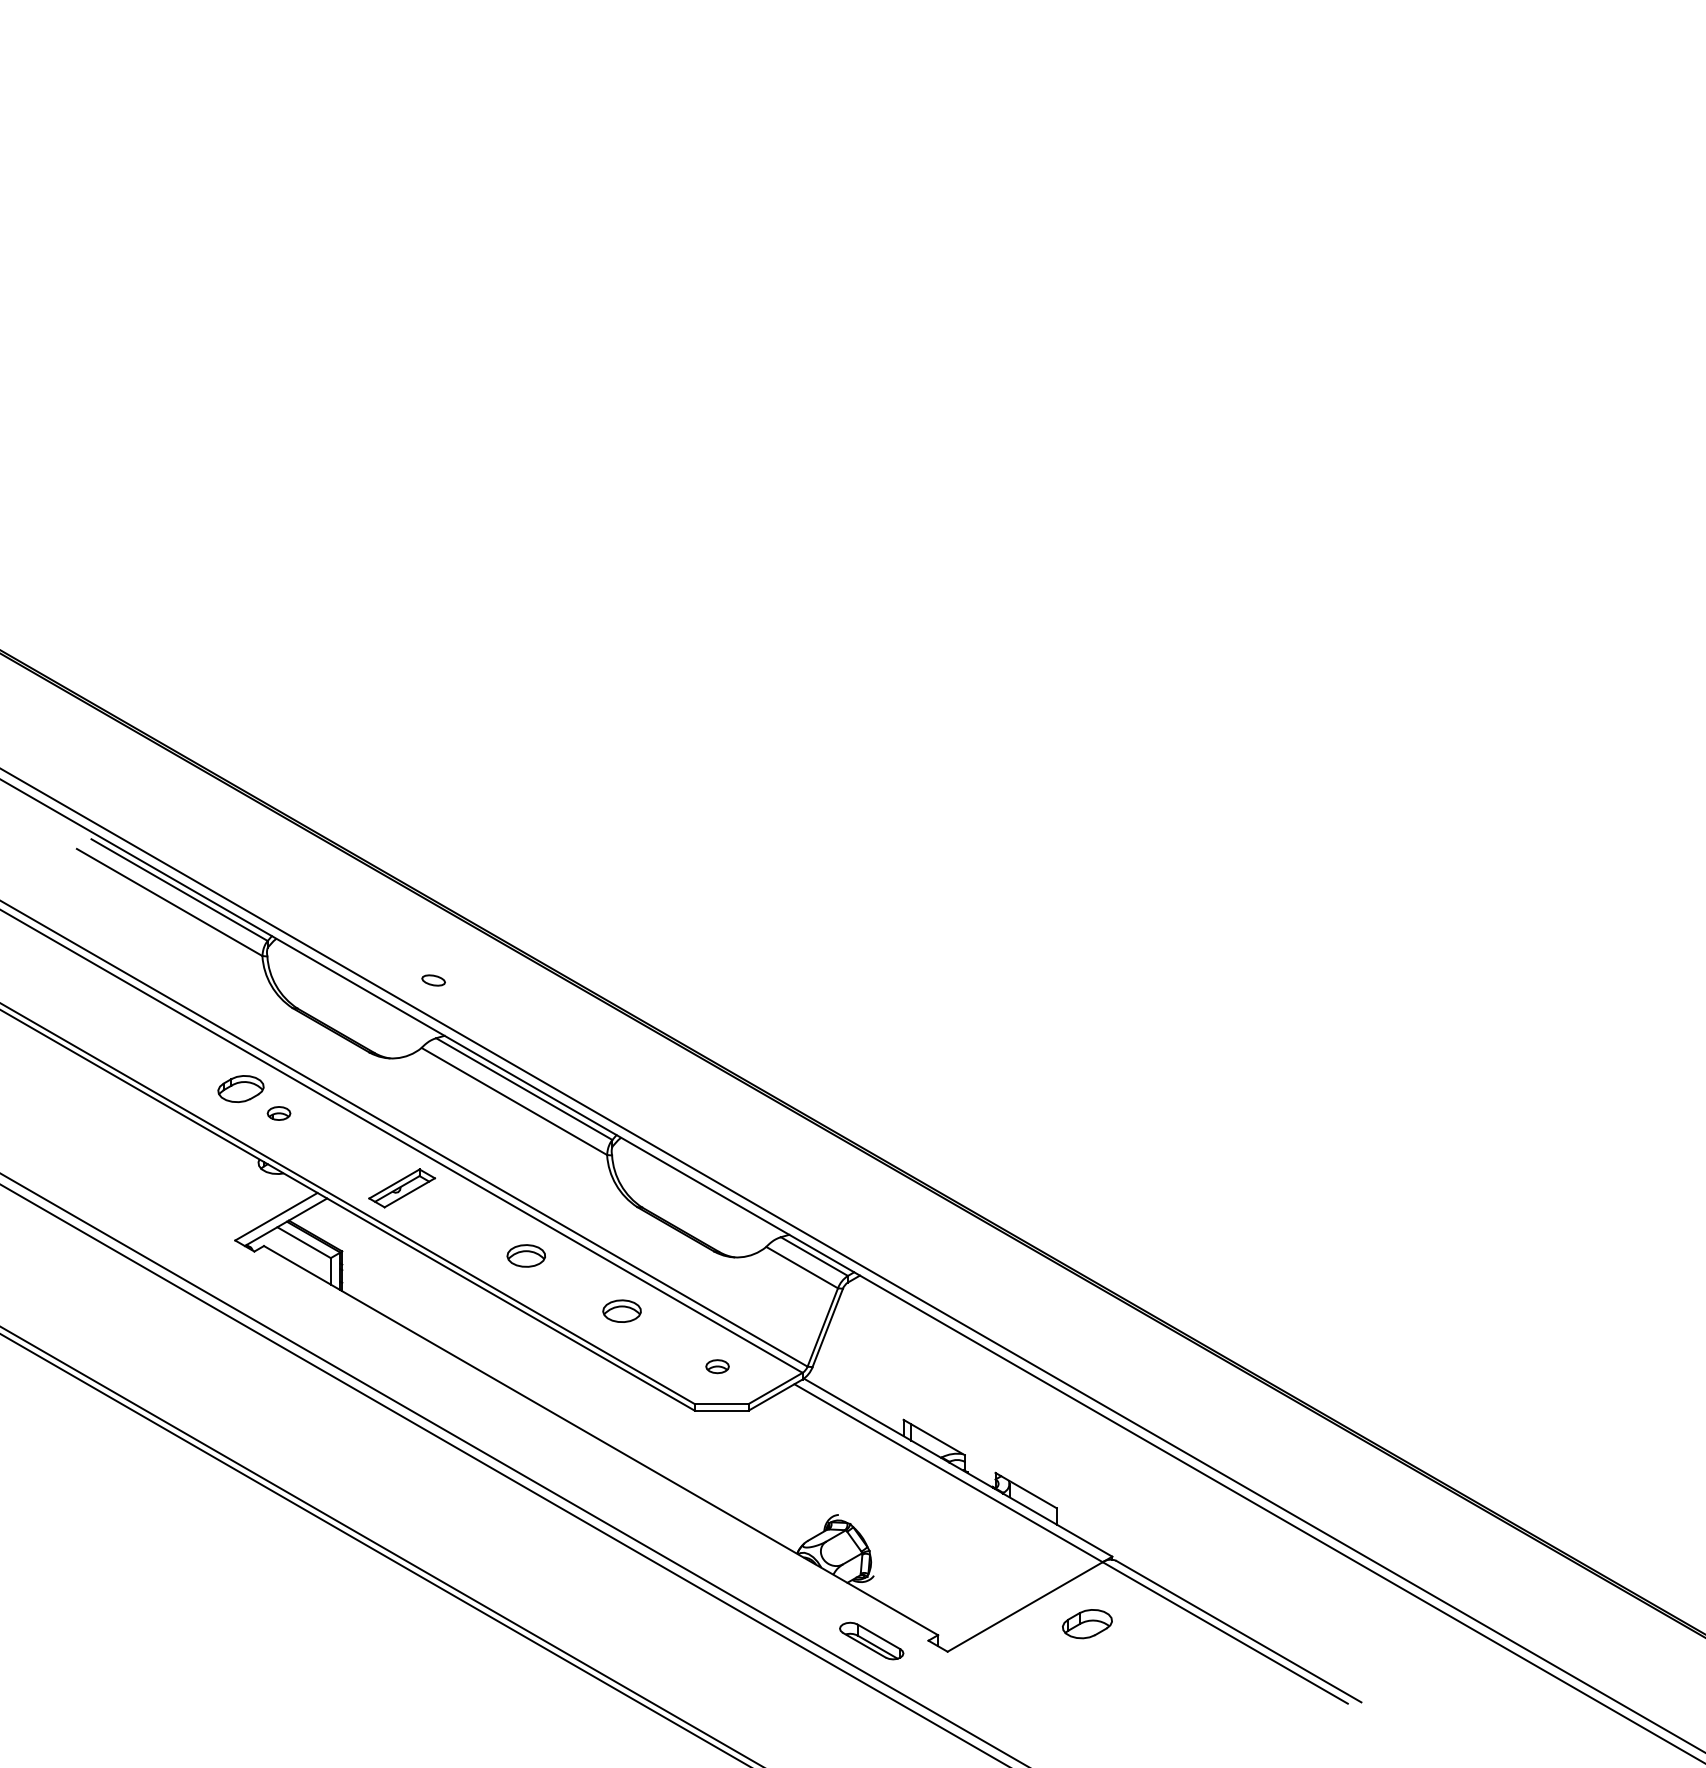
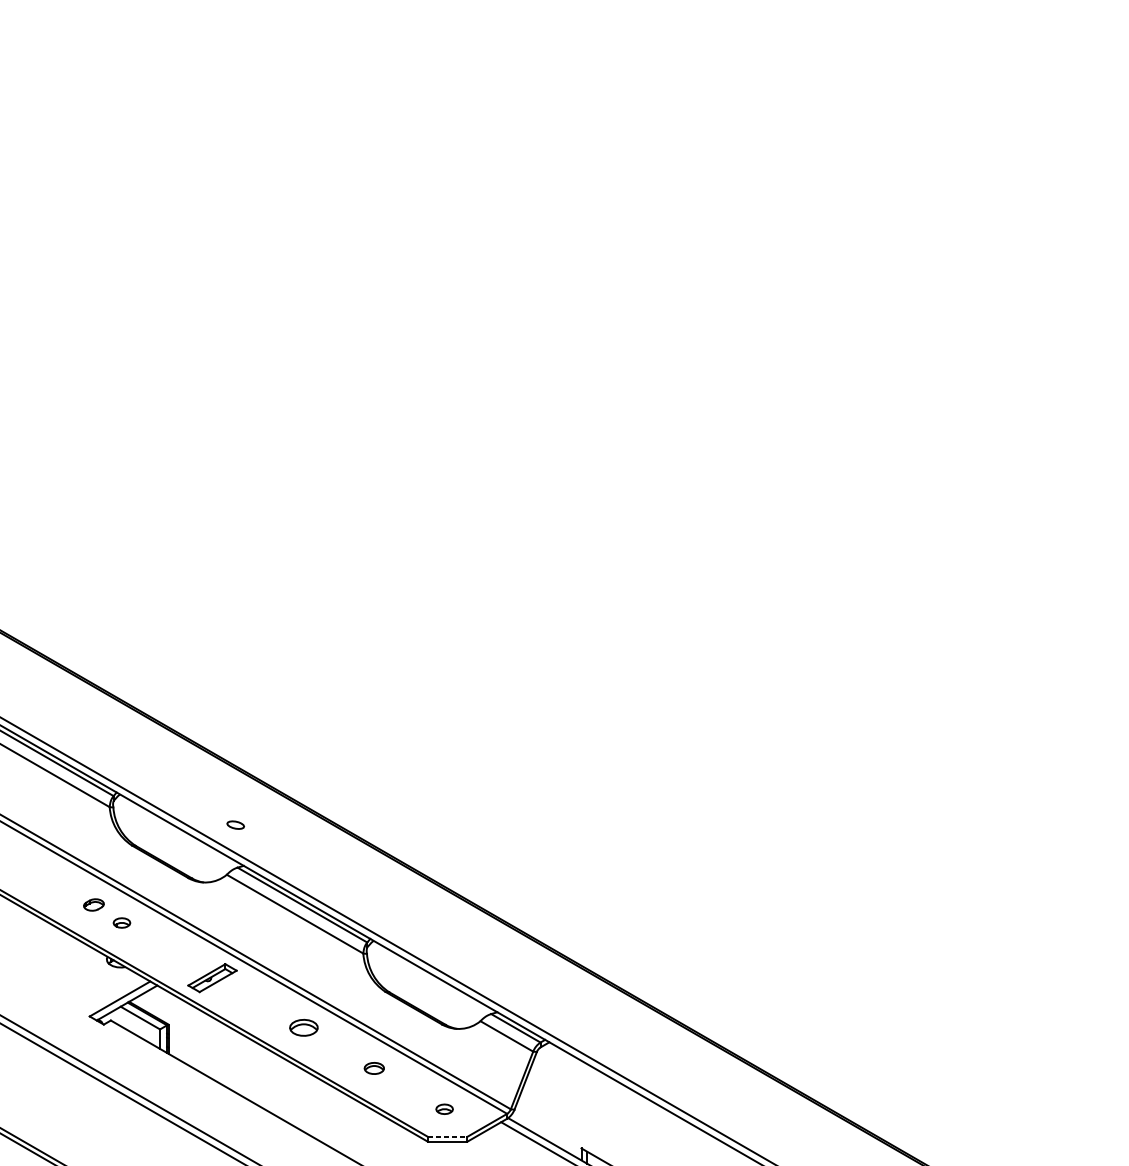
part: (240, 1088) -> (93, 904), size x0.6
part: (621, 1310) -> (373, 1067), size x0.7
line: (721, 1404) -> (447, 1137), solid -> dashed

